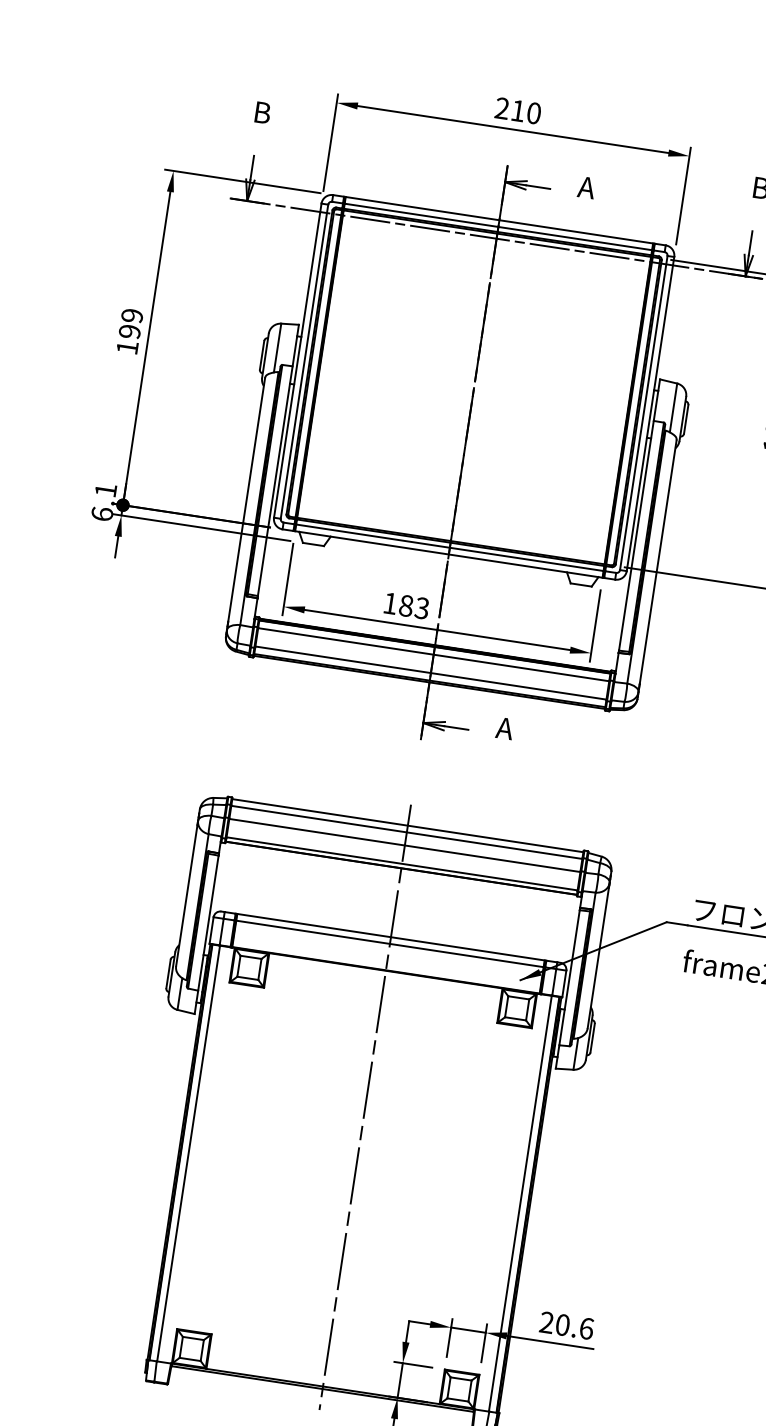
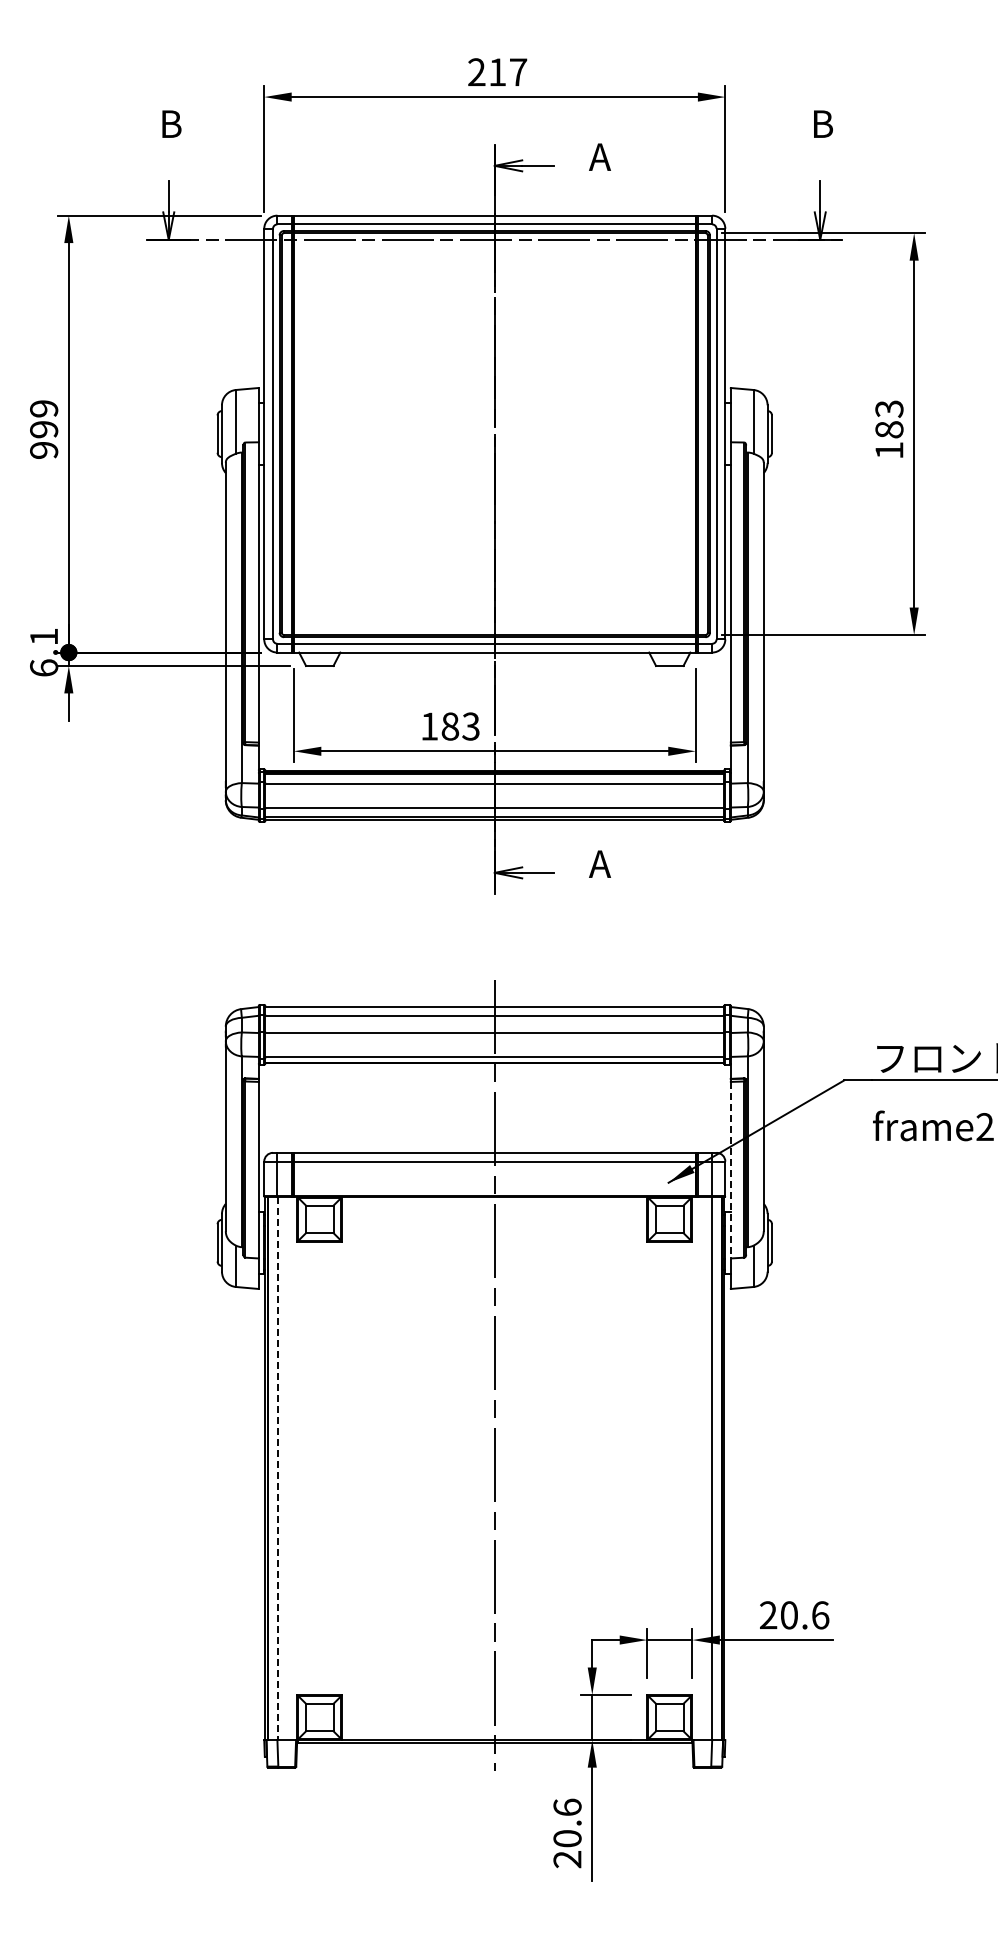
text: (534, 113) -> (518, 72), 210 -> 217
text: (127, 347) -> (44, 450), 199 -> 999
line: (569, 977) -> (730, 1170), solid -> dashed
line: (188, 1153) -> (277, 1468), solid -> dashed

